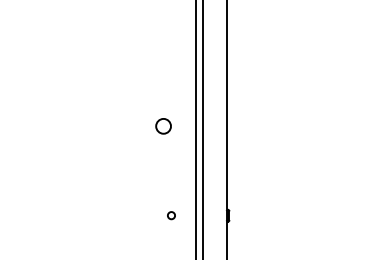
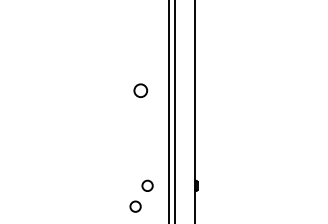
circle: (163, 126) -> (140, 90), moved
circle: (171, 215) -> (147, 185), size x1.67
circle: (157, 239) -> (135, 206), added

